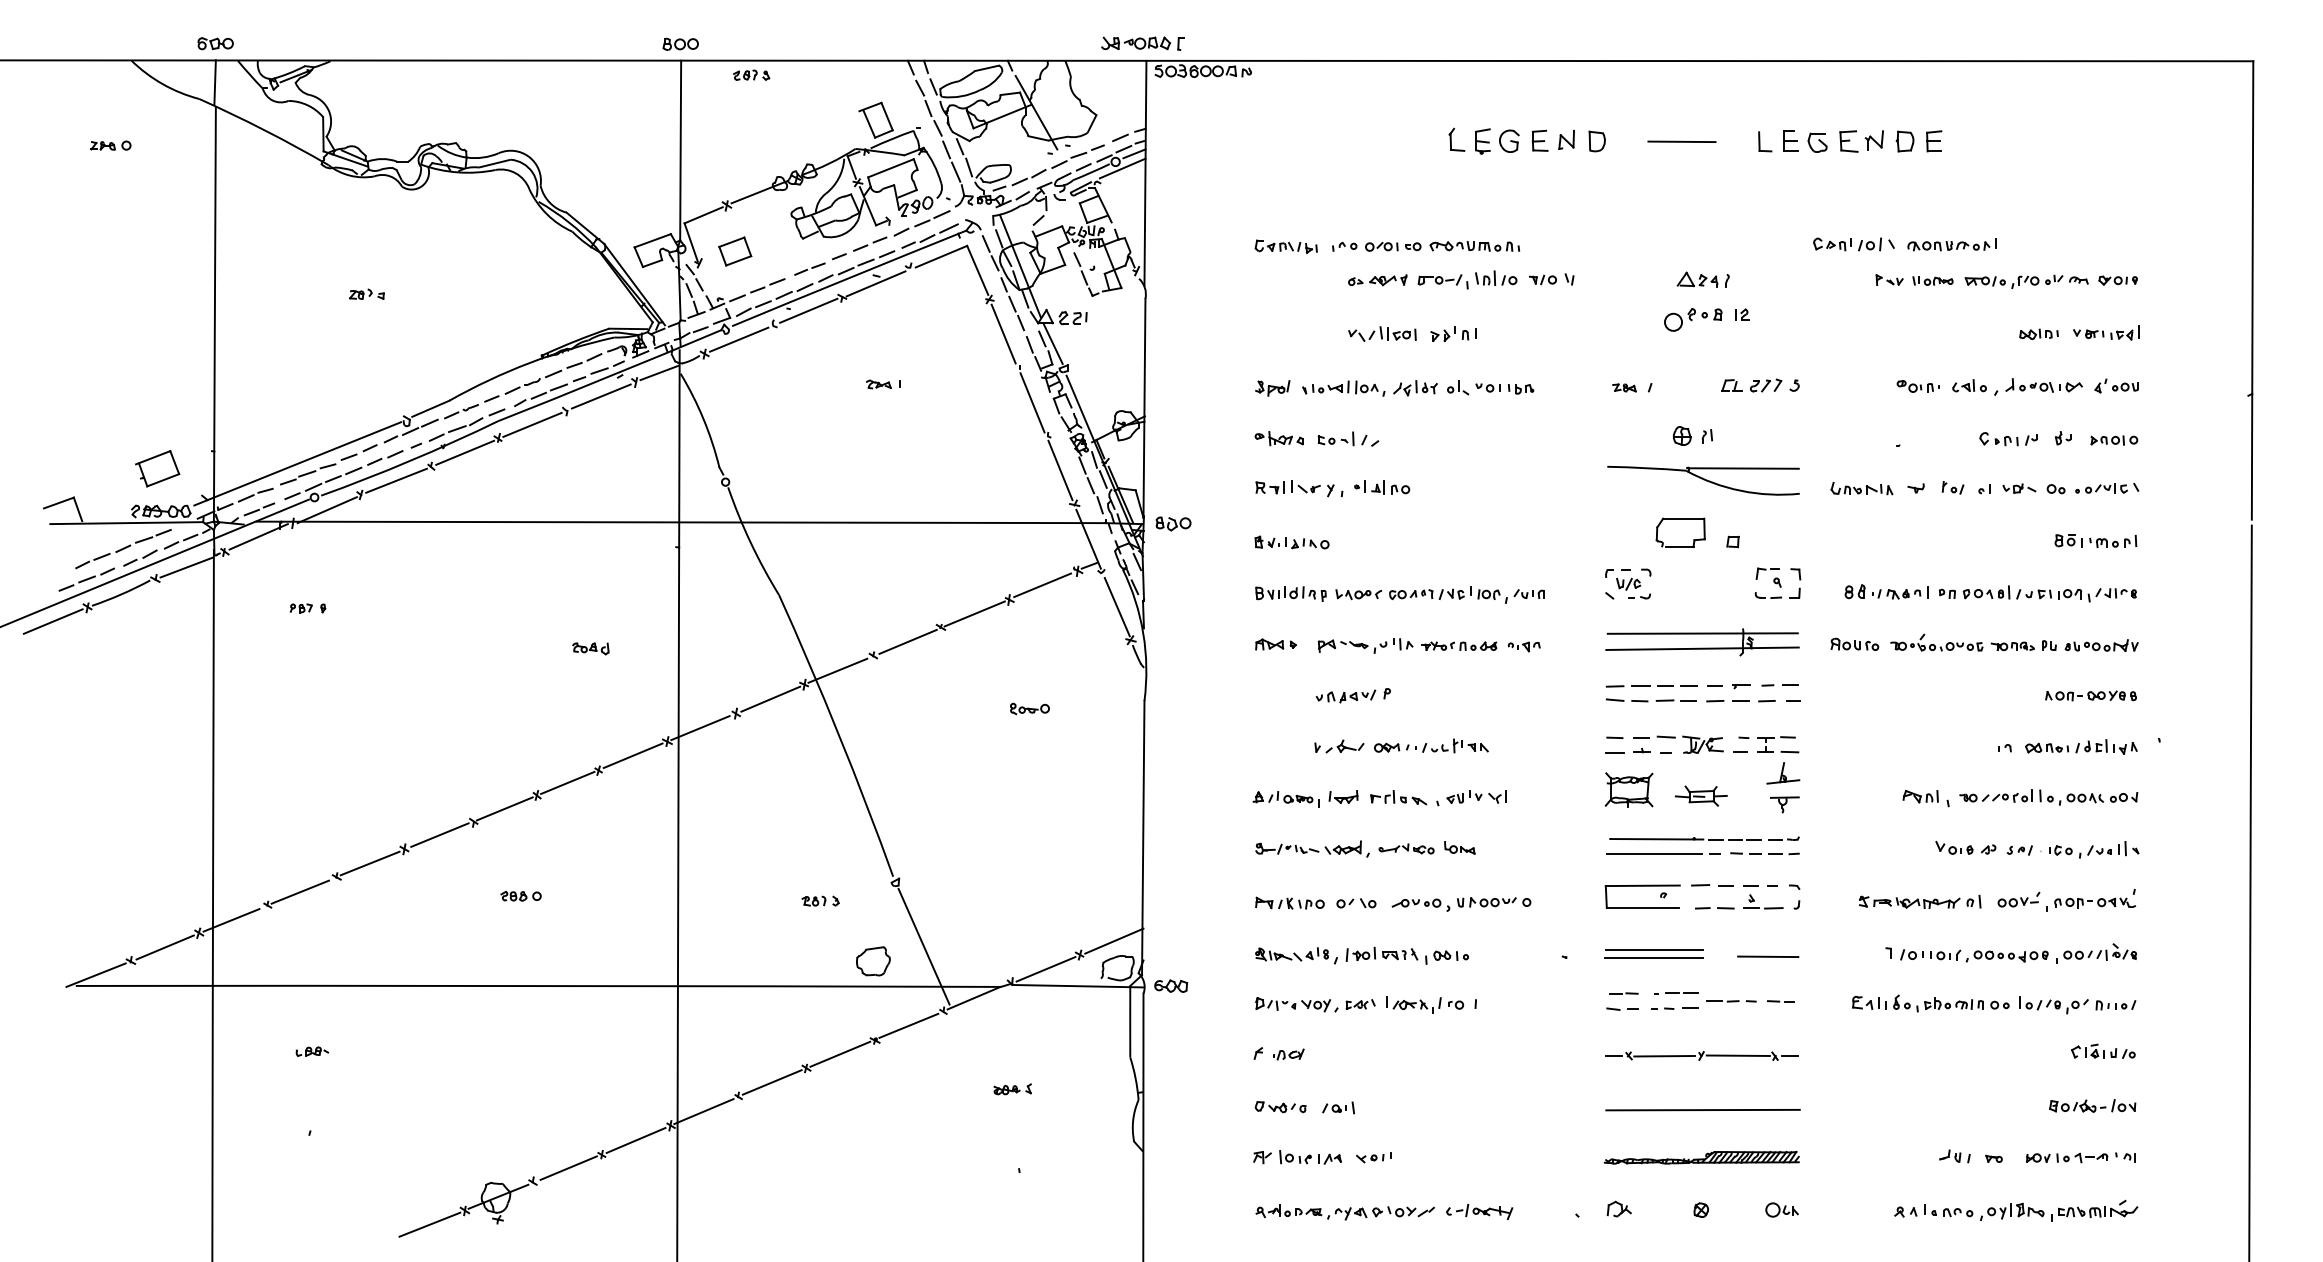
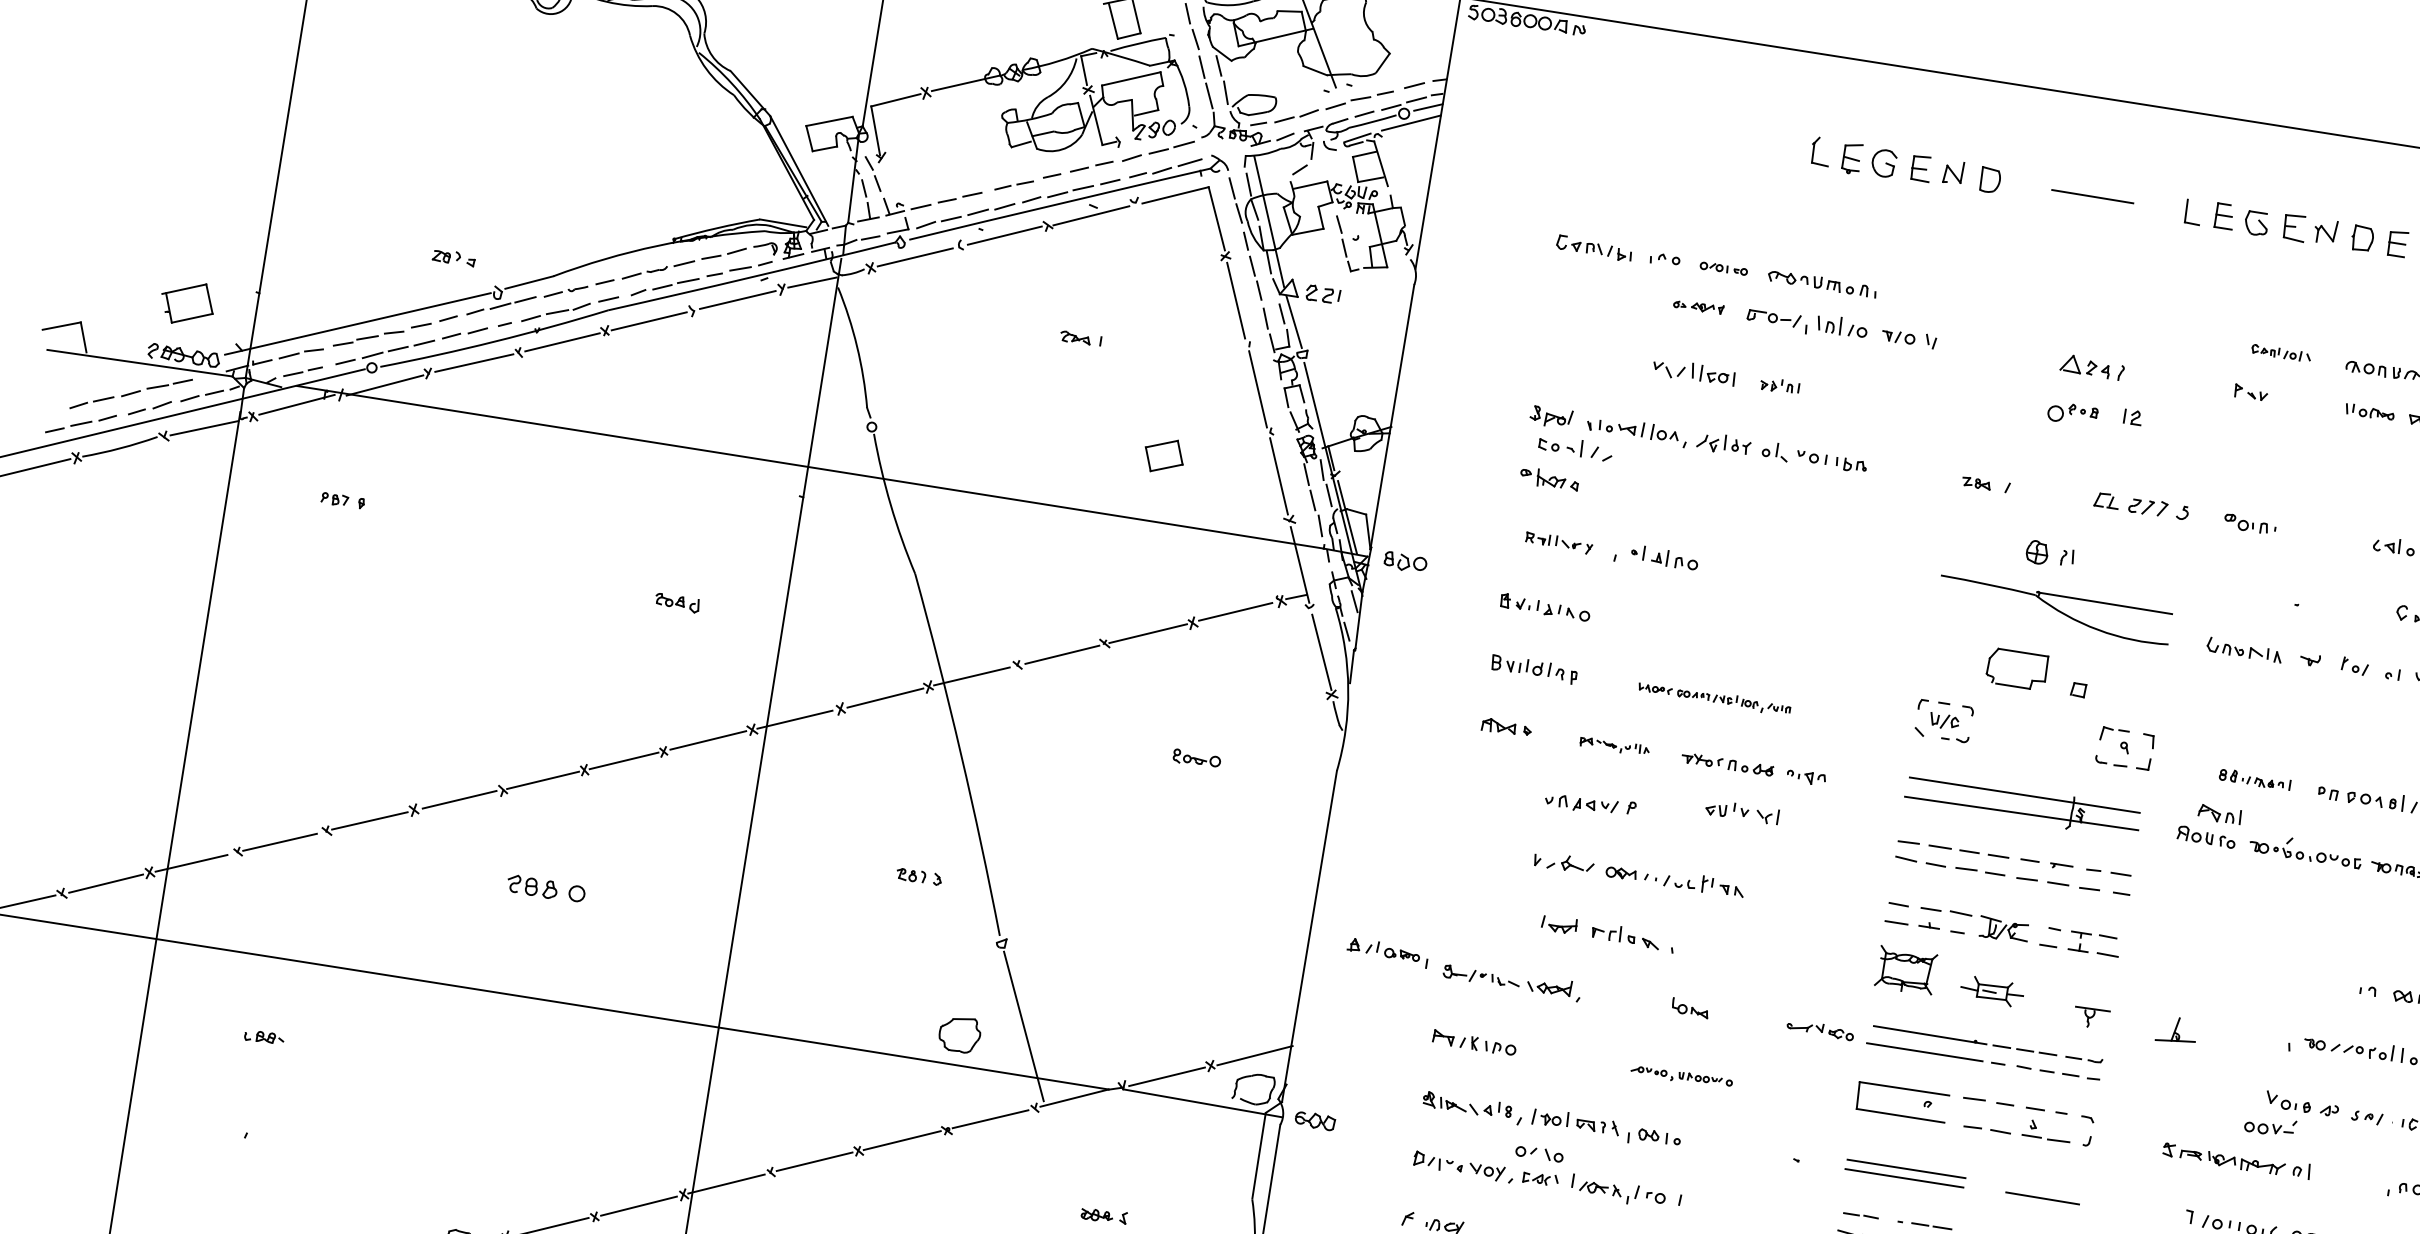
part: (1853, 244) -> (2280, 353), size x0.6
part: (1393, 246) -> (1724, 268), size x0.7
part: (735, 251) -> (1164, 455), moved
part: (1889, 279) -> (2251, 392), moved
part: (1377, 280) -> (1698, 306), size x0.7
part: (366, 293) -> (453, 256), moved
part: (1693, 319) -> (2073, 413), size x0.7
part: (1453, 333) -> (1780, 385), size x0.7
part: (1917, 386) -> (2248, 524), moved
part: (1348, 438) -> (1575, 447), moved
part: (1294, 488) -> (1558, 542), size x0.7
part: (1886, 591) -> (2254, 779), size x0.7
part: (1439, 594) -> (1713, 698), size x0.6
part: (1365, 645) -> (1614, 745), size x0.6
part: (1783, 773) -> (2177, 1030), moved
part: (1476, 796) -> (1741, 811), moved
part: (1920, 796) -> (2219, 814), moved
part: (1285, 799) -> (1386, 952), moved
part: (1406, 848) -> (1820, 1029), moved
part: (520, 896) -> (545, 889), size x1.6
part: (2018, 899) -> (2269, 1125), moved
part: (820, 900) -> (919, 875), moved
part: (1356, 903) -> (1539, 1153), moved
part: (1461, 904) -> (1681, 1077), size x0.6

